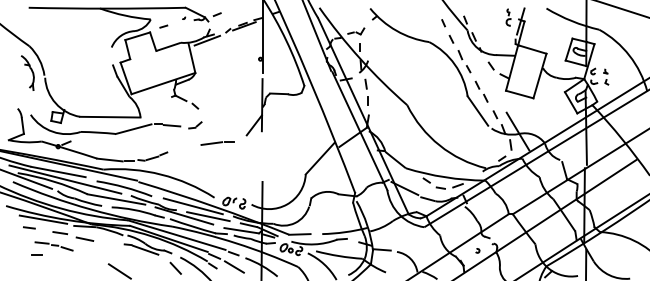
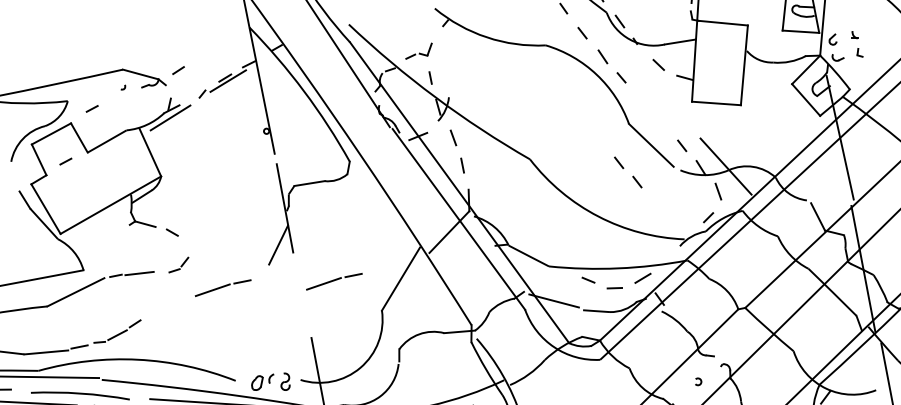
line: (142, 53) -> (65, 161), added
part: (481, 91) -> (627, 172), moved
line: (281, 152) -> (333, 281), added

